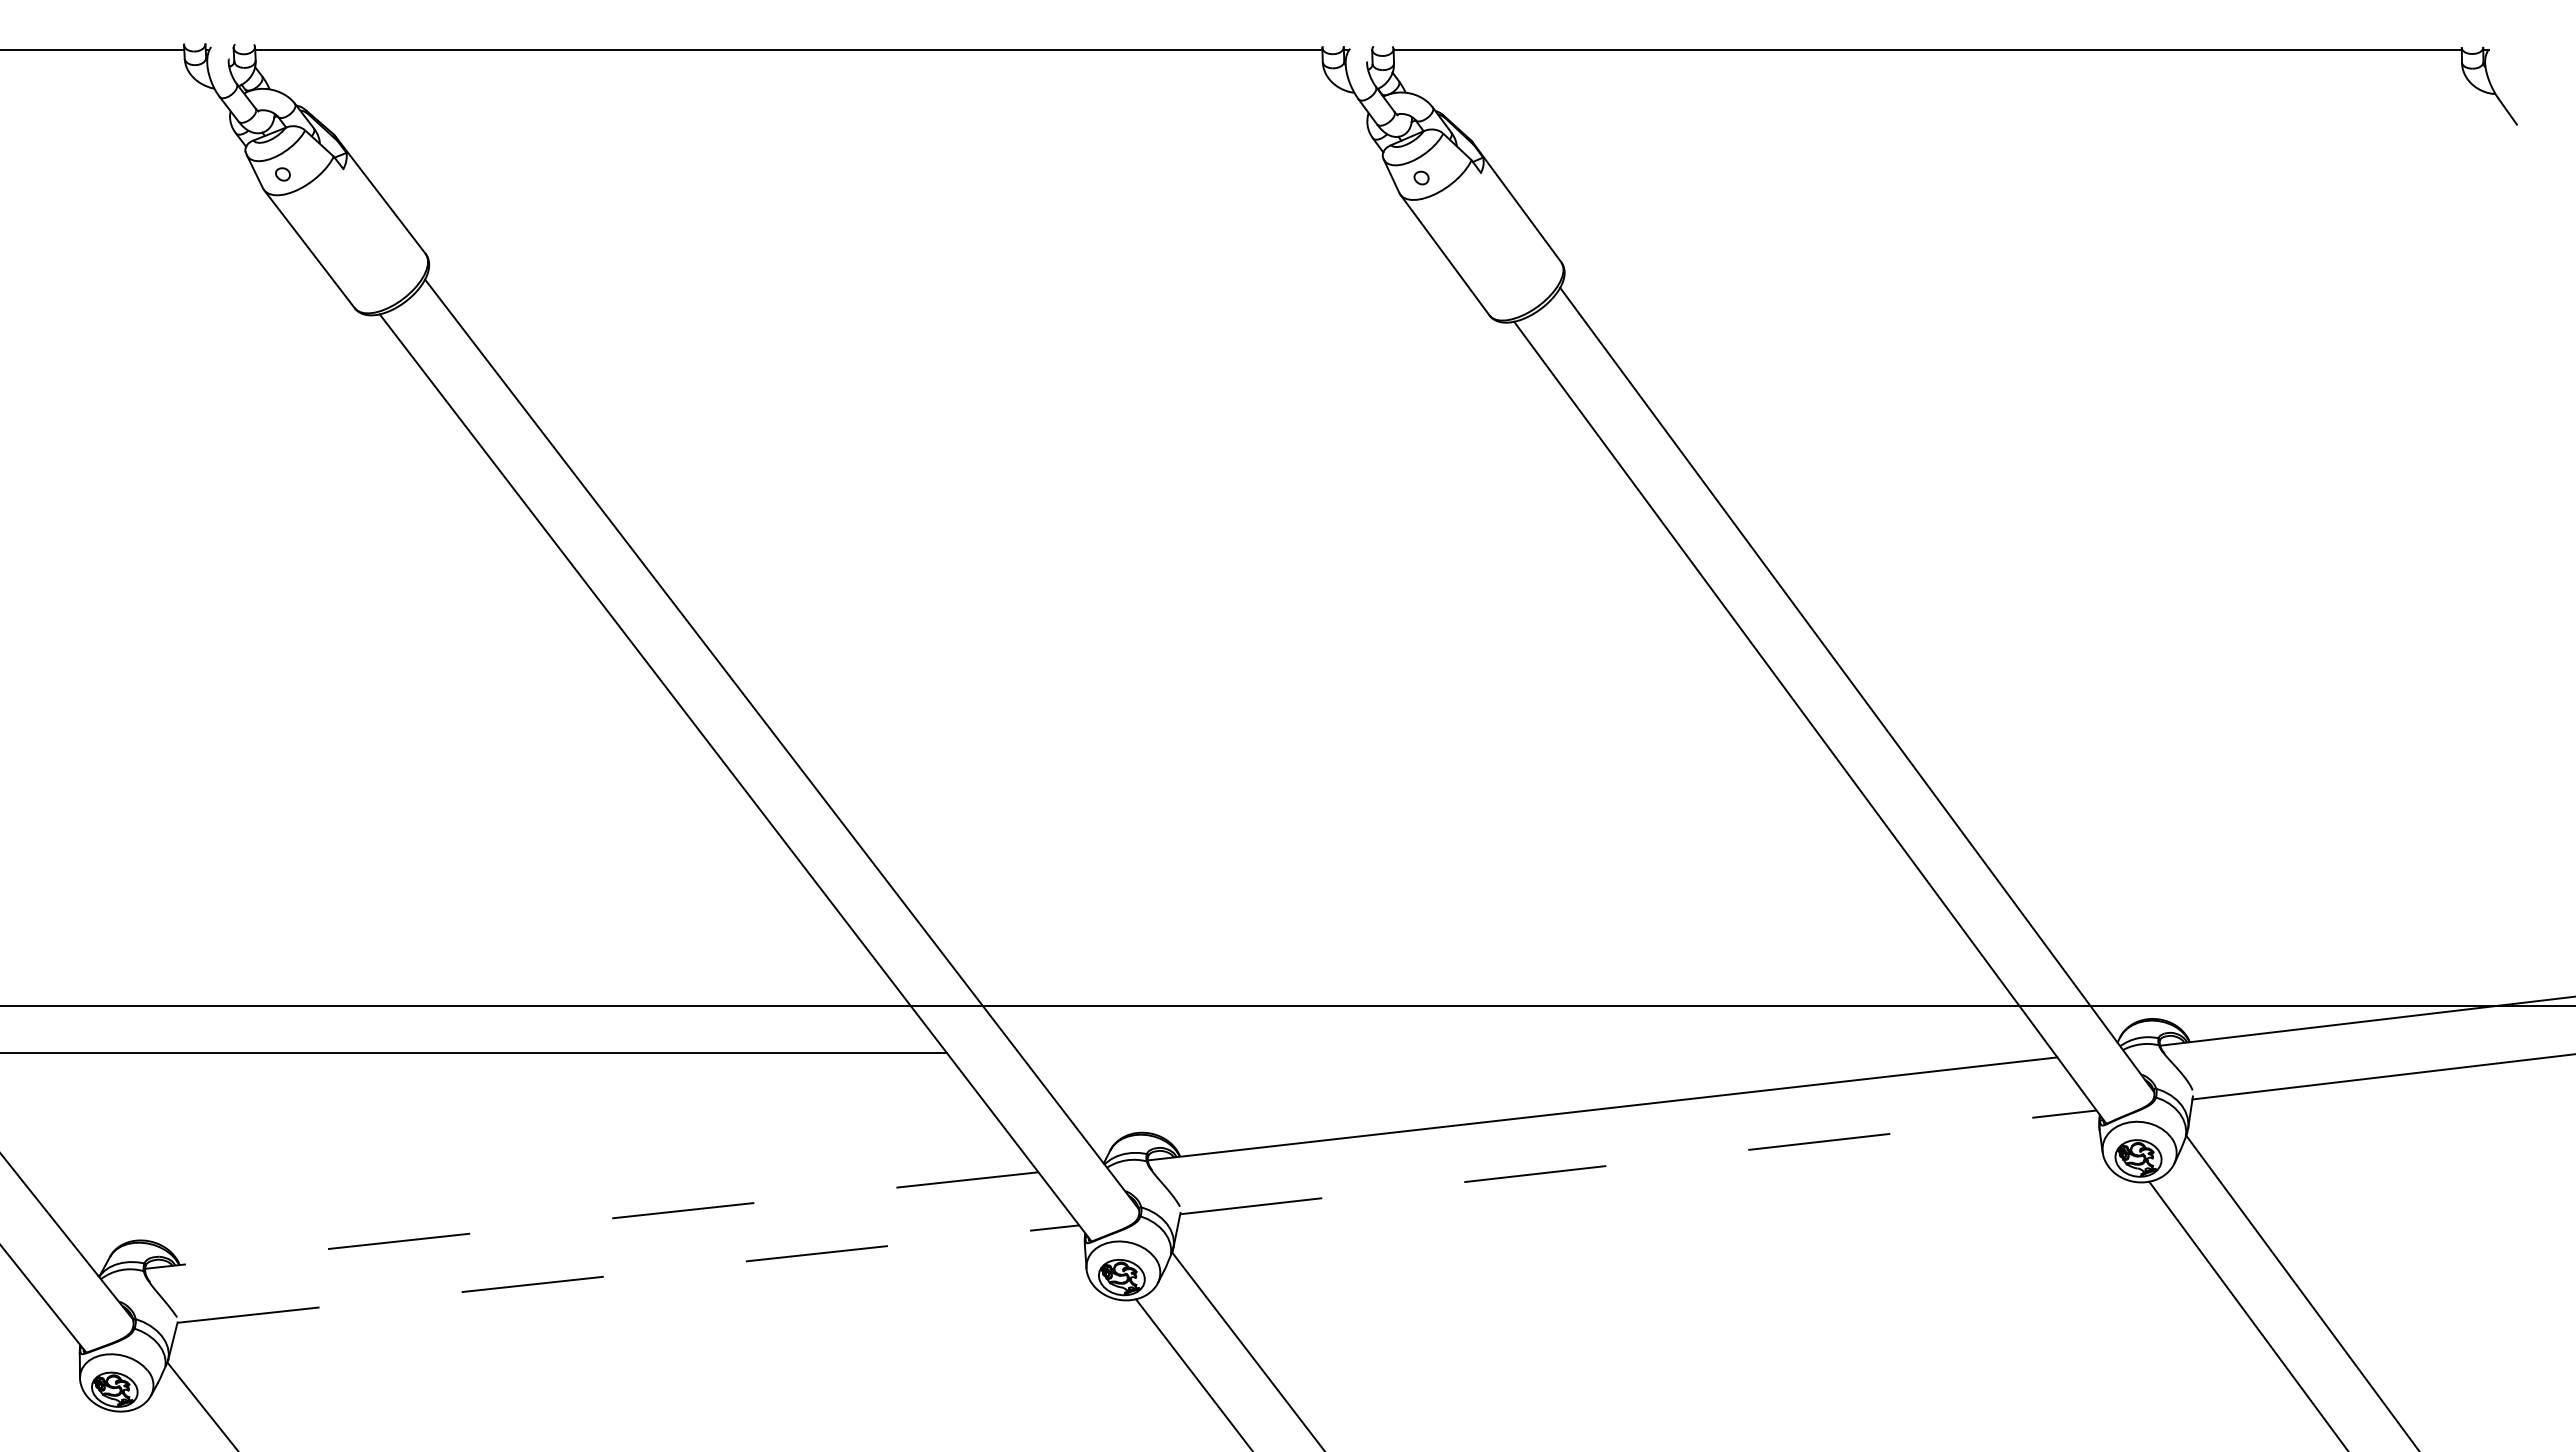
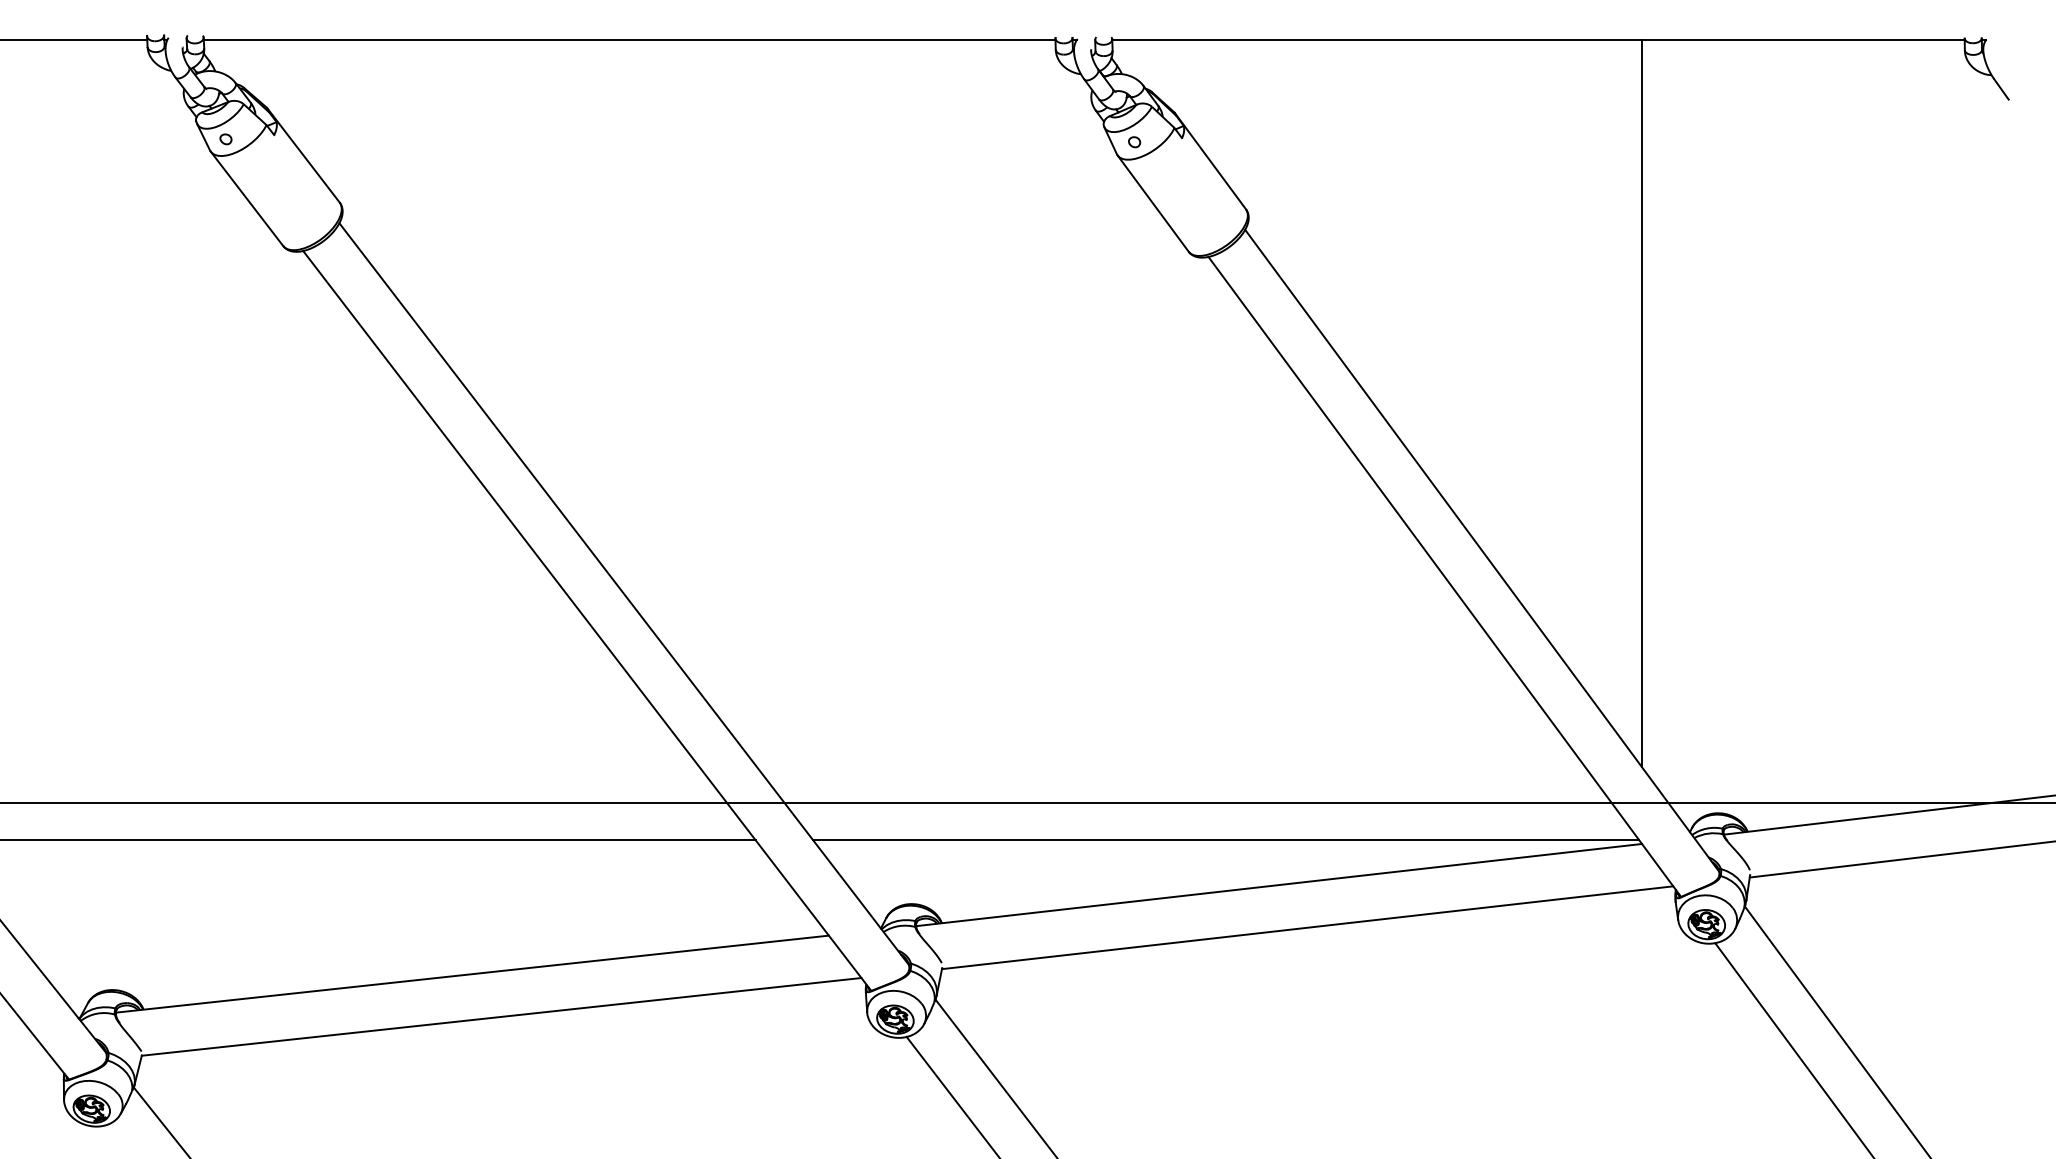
line: (2056, 505) -> (1641, 403), added
line: (1535, 1052) -> (1225, 840), added
line: (1638, 1162) -> (1307, 927), dashed -> solid
line: (591, 1220) -> (472, 974), dashed -> solid
line: (628, 1274) -> (501, 1017), dashed -> solid

